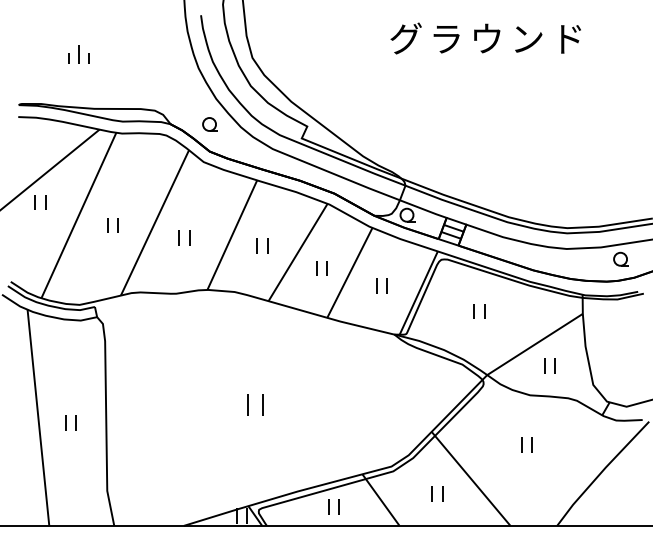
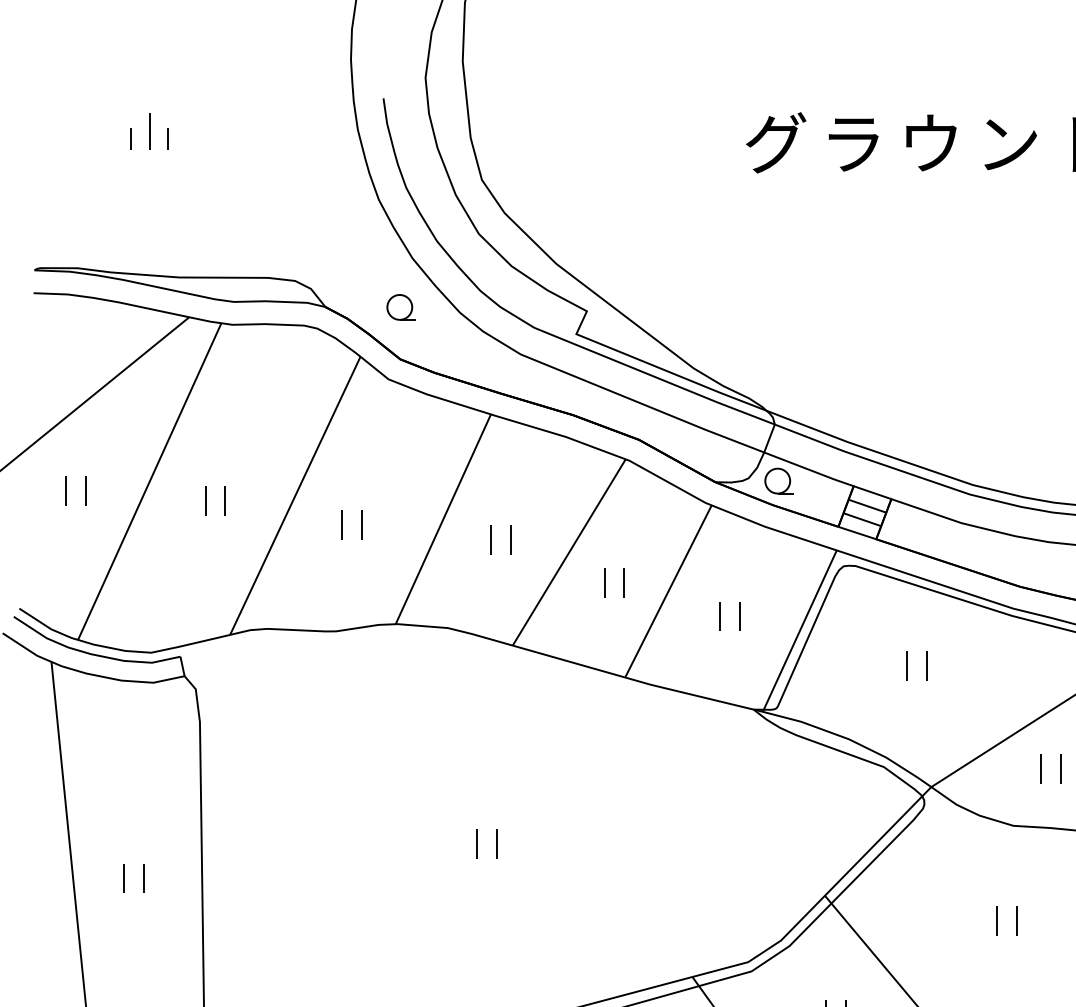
part: (78, 54) -> (148, 131), moved
part: (40, 202) -> (76, 491), moved
part: (254, 404) -> (485, 843), size x0.71

